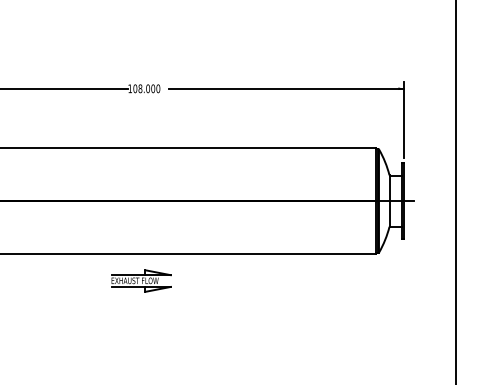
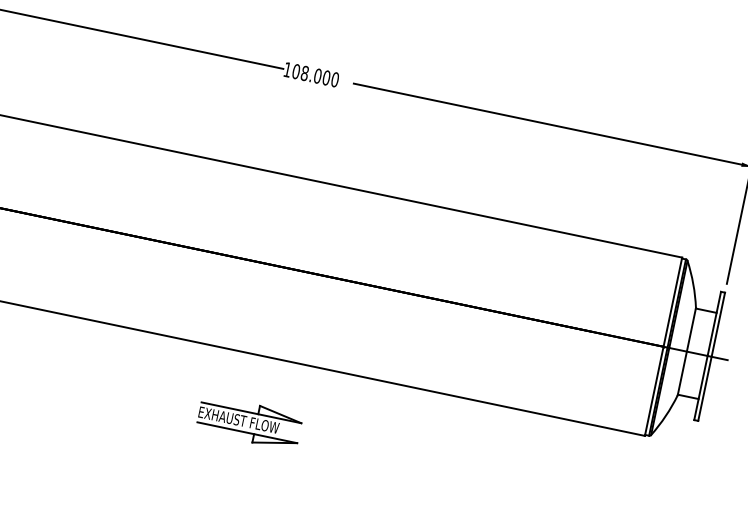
part: (141, 280) -> (249, 421), moved

